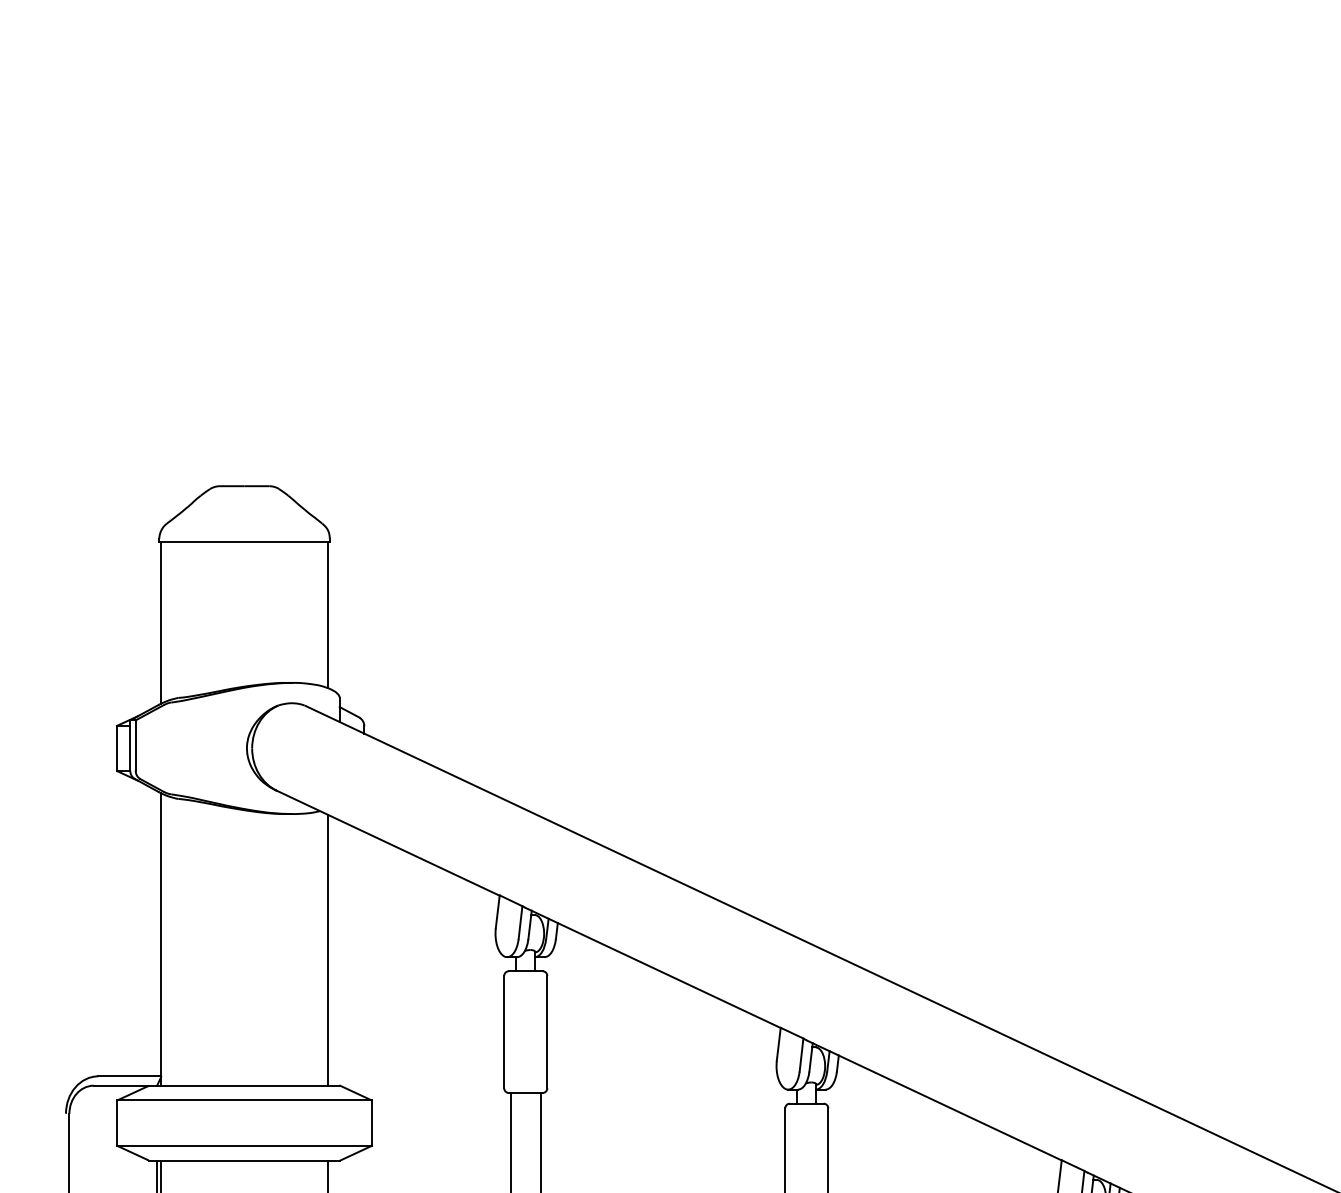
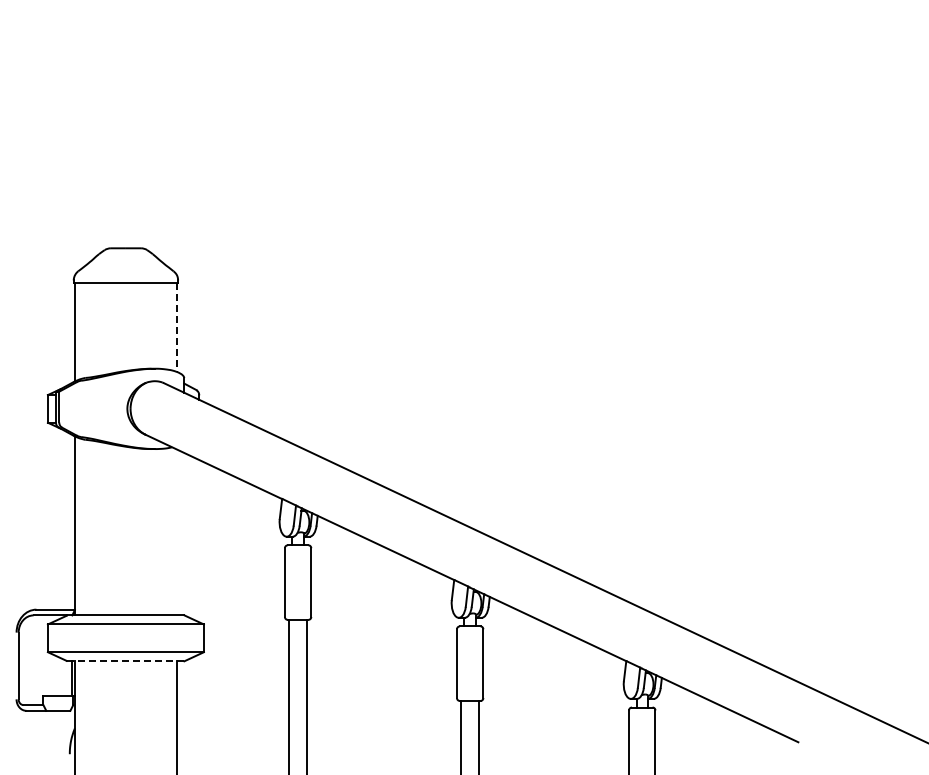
line: (327, 615) -> (176, 327), solid -> dashed
line: (327, 950) -> (176, 532), removed
line: (243, 1160) -> (125, 661), solid -> dashed

